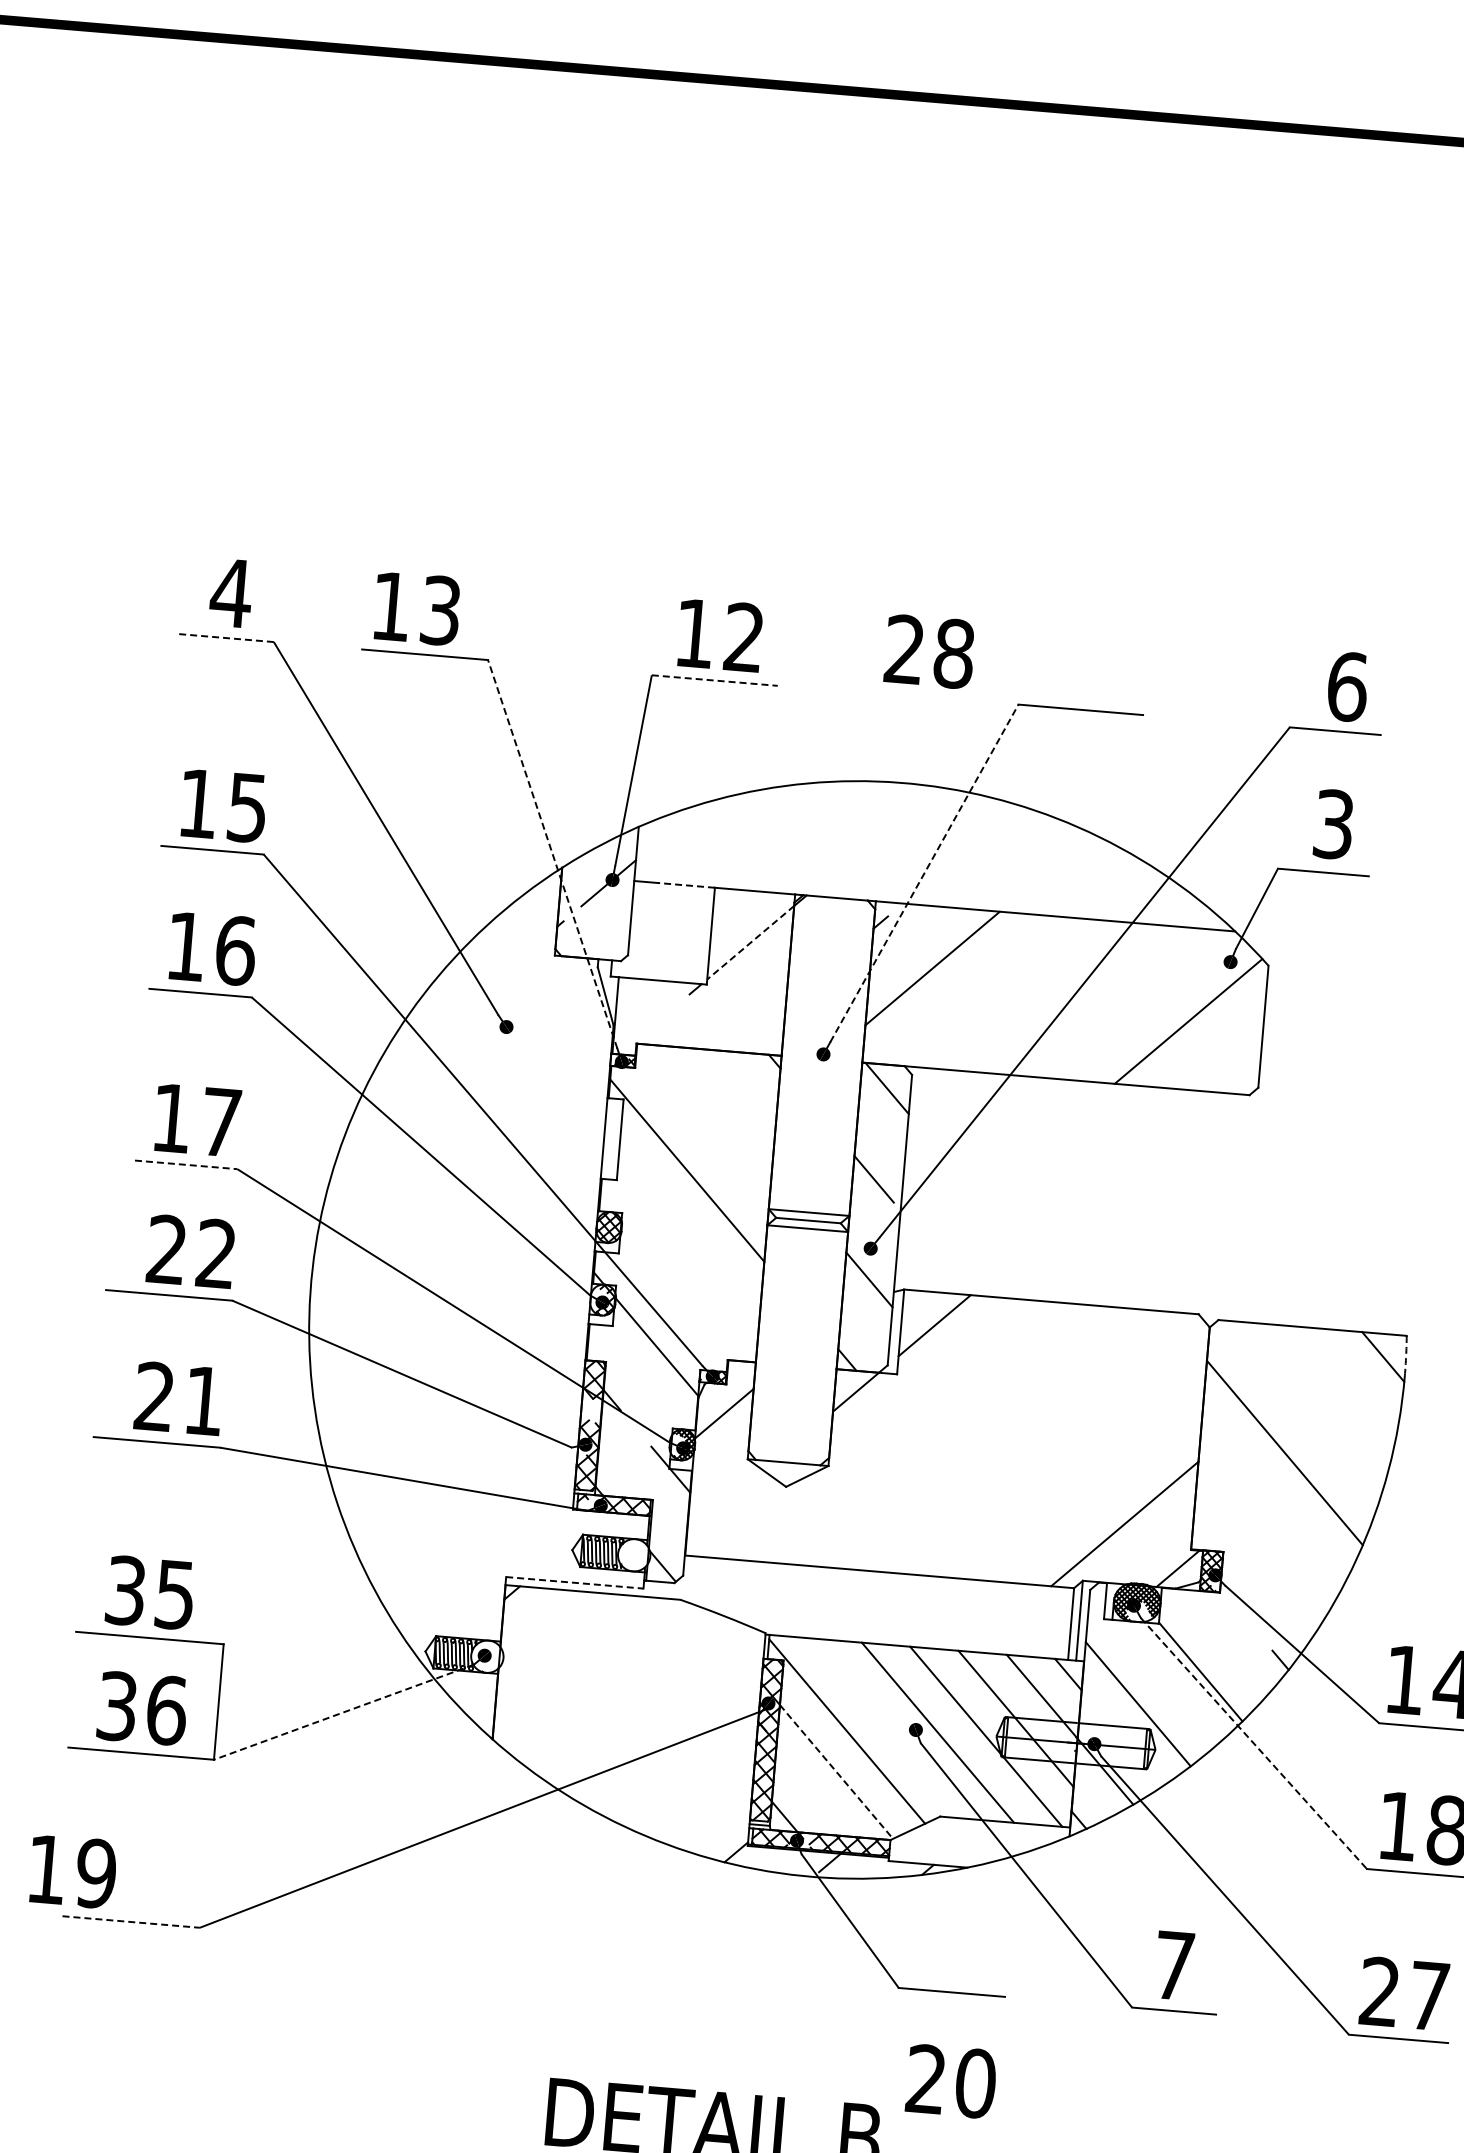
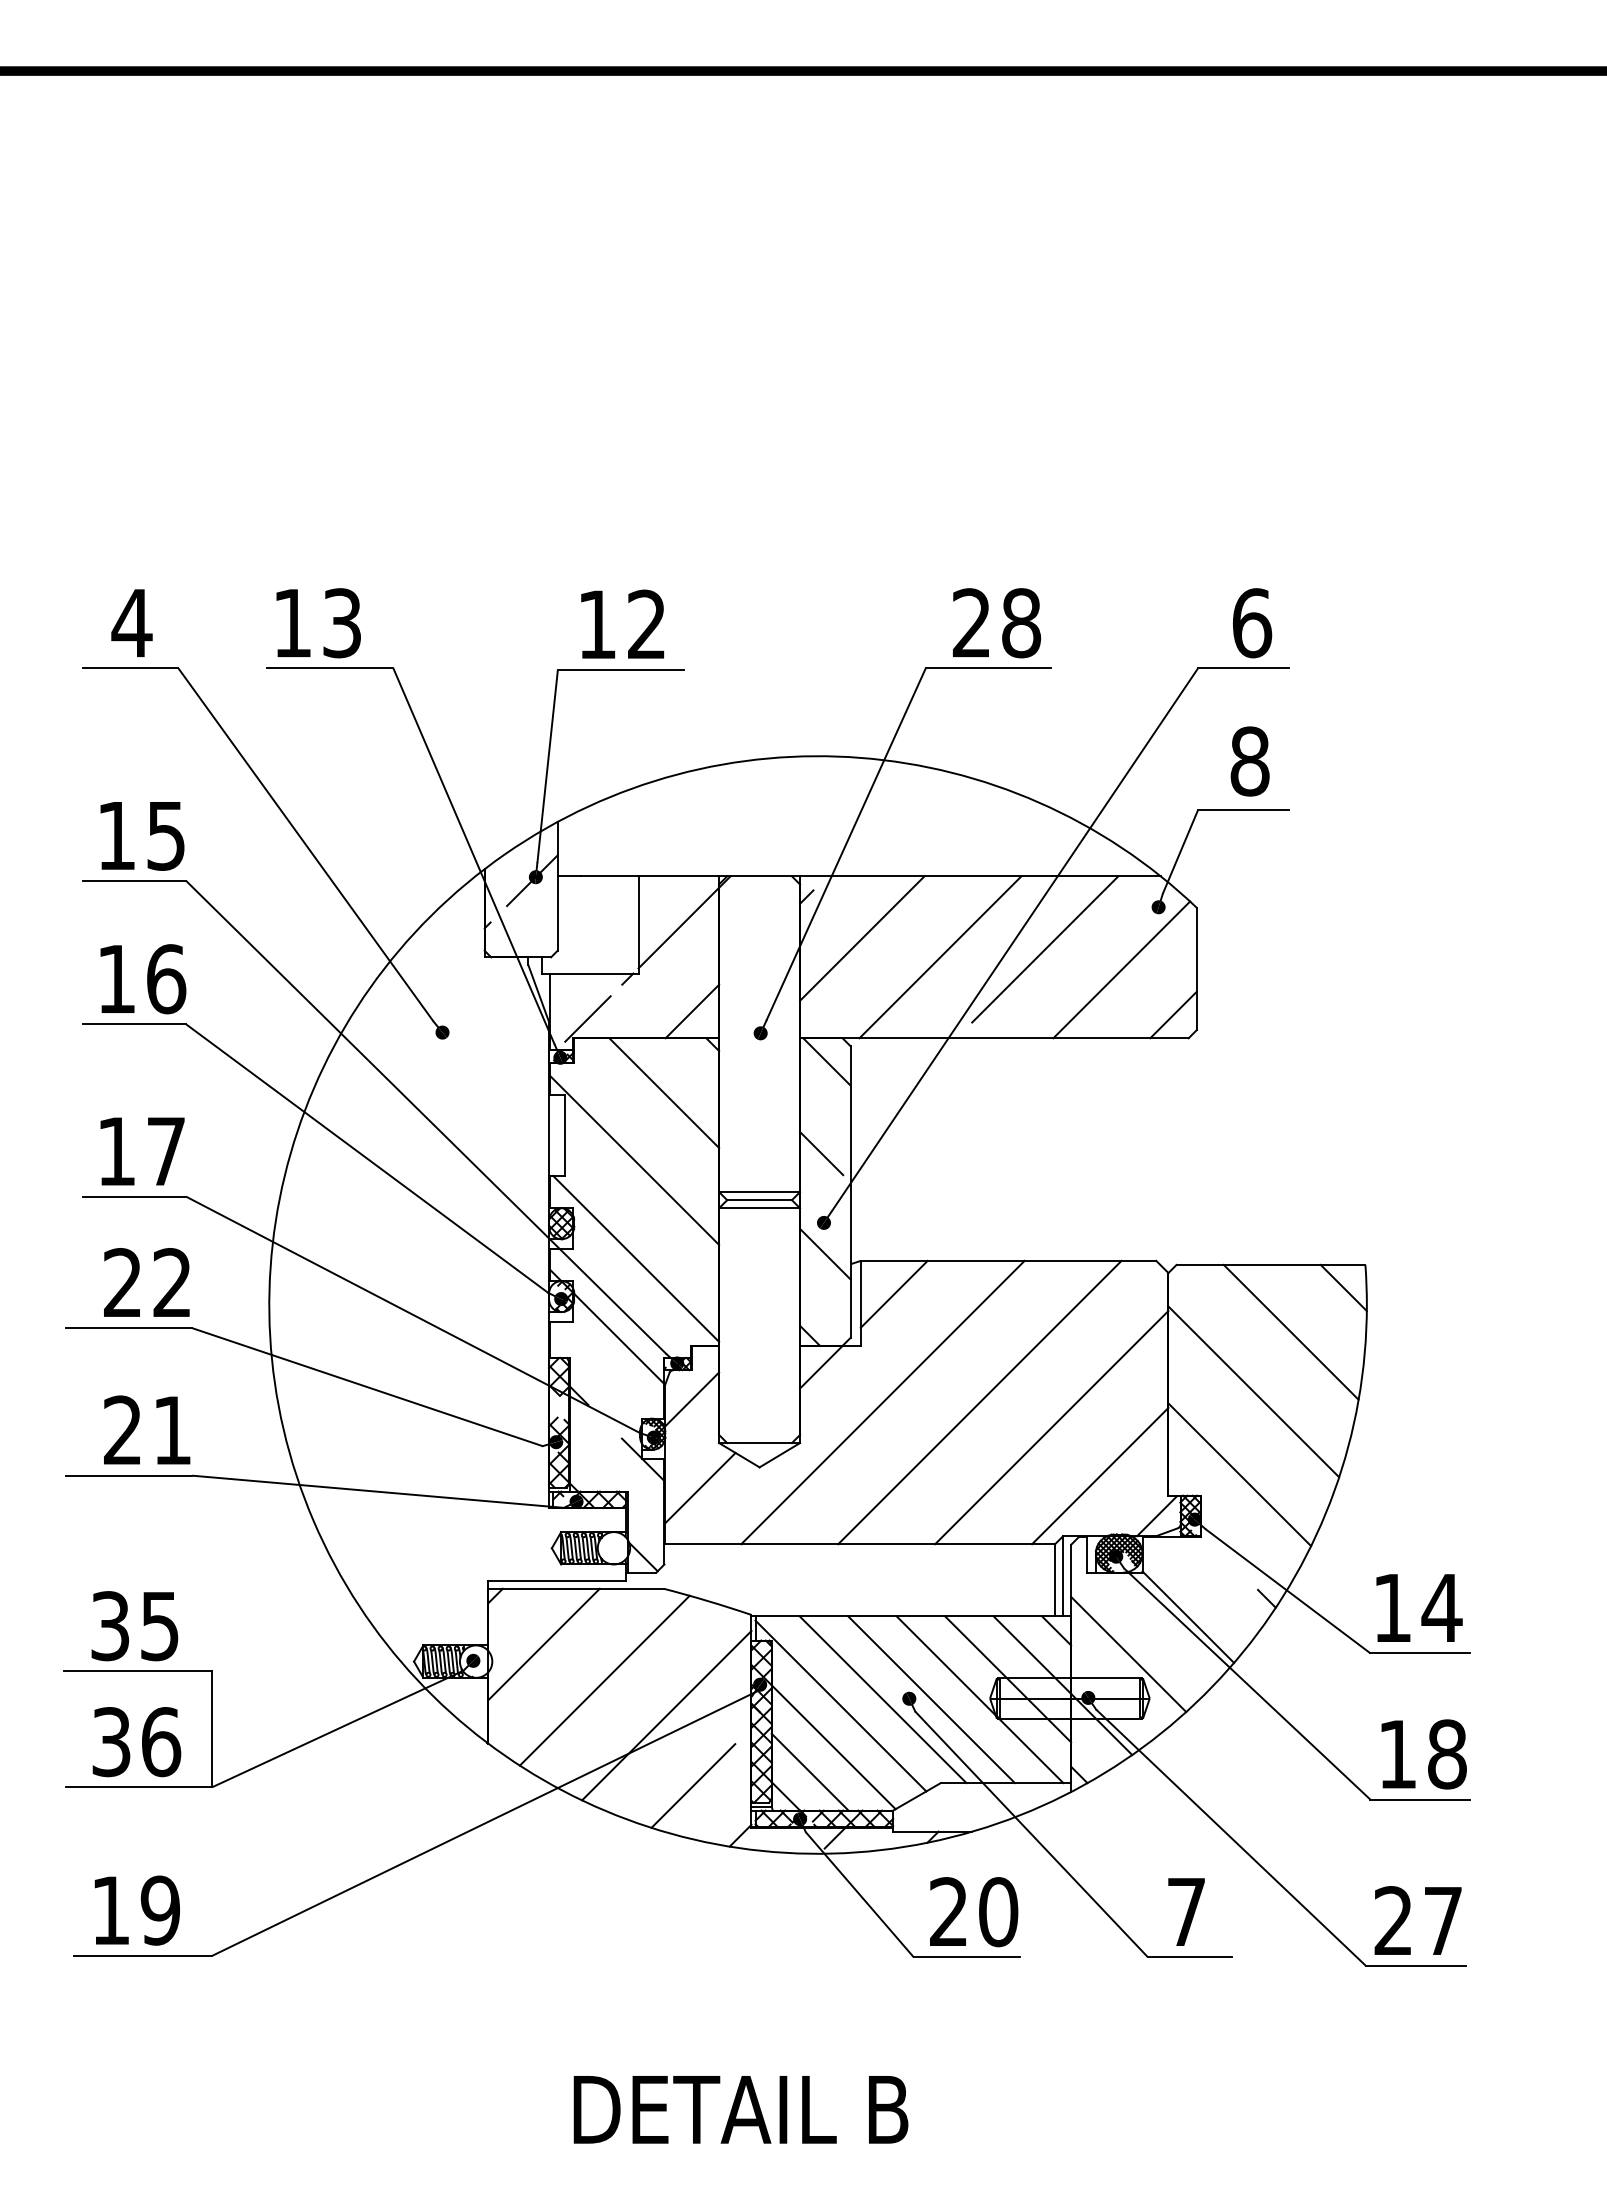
line: (226, 638) -> (130, 668), dashed -> solid
text: (929, 652) -> (996, 623), moved
line: (715, 680) -> (621, 669), dashed -> solid
text: (1333, 824) -> (1249, 761), 3 -> 8
line: (553, 854) -> (474, 856), dashed -> solid
line: (924, 873) -> (846, 844), dashed -> solid
line: (686, 885) -> (610, 876), dashed -> solid
line: (750, 943) -> (678, 928), dashed -> solid
line: (1009, 993) -> (940, 957), added
line: (1114, 994) -> (1045, 949), added
line: (652, 1025) -> (587, 1018), added
line: (757, 1026) -> (692, 1011), added
line: (1236, 1070) -> (1173, 1014), added
line: (722, 1105) -> (664, 1092), added
line: (186, 1164) -> (135, 1196), dashed -> solid
line: (680, 1268) -> (636, 1258), added
arc: (1406, 1355) -> (1366, 1284), dashed -> solid
line: (1326, 1395) -> (1290, 1331), added
line: (913, 1432) -> (882, 1402), added
line: (1010, 1440) -> (979, 1402), added
line: (1080, 1471) -> (1051, 1427), added
line: (724, 1501) -> (699, 1487), added
line: (1263, 1534) -> (1239, 1474), added
line: (575, 1582) -> (557, 1580), dashed -> solid
line: (555, 1645) -> (543, 1644), added
line: (613, 1686) -> (604, 1680), added
line: (343, 1712) -> (337, 1729), dashed -> solid
line: (672, 1726) -> (666, 1715), added
line: (889, 1728) -> (882, 1699), added
line: (1254, 1743) -> (1247, 1683), dashed -> solid
line: (836, 1772) -> (833, 1747), dashed -> solid
line: (810, 1794) -> (809, 1771), added
line: (693, 1798) -> (693, 1785), added
text: (72, 1871) -> (136, 1910), moved
line: (131, 1921) -> (143, 1955), dashed -> solid
text: (951, 2081) -> (974, 1912), moved

